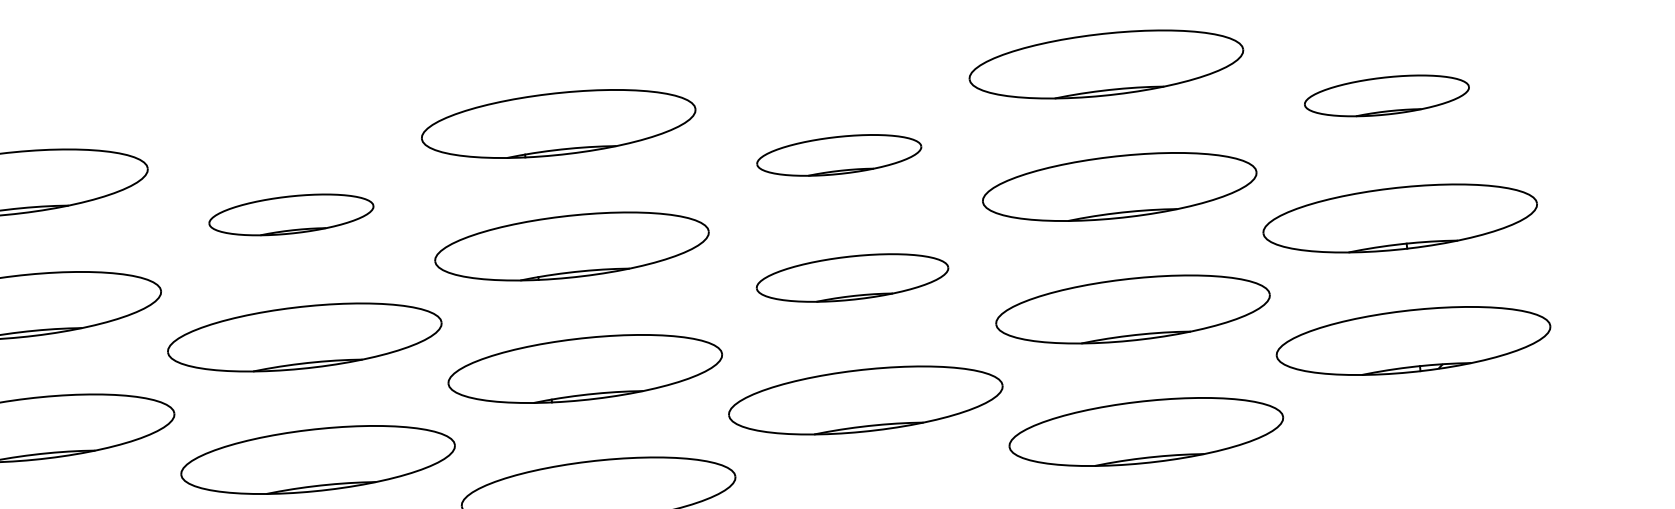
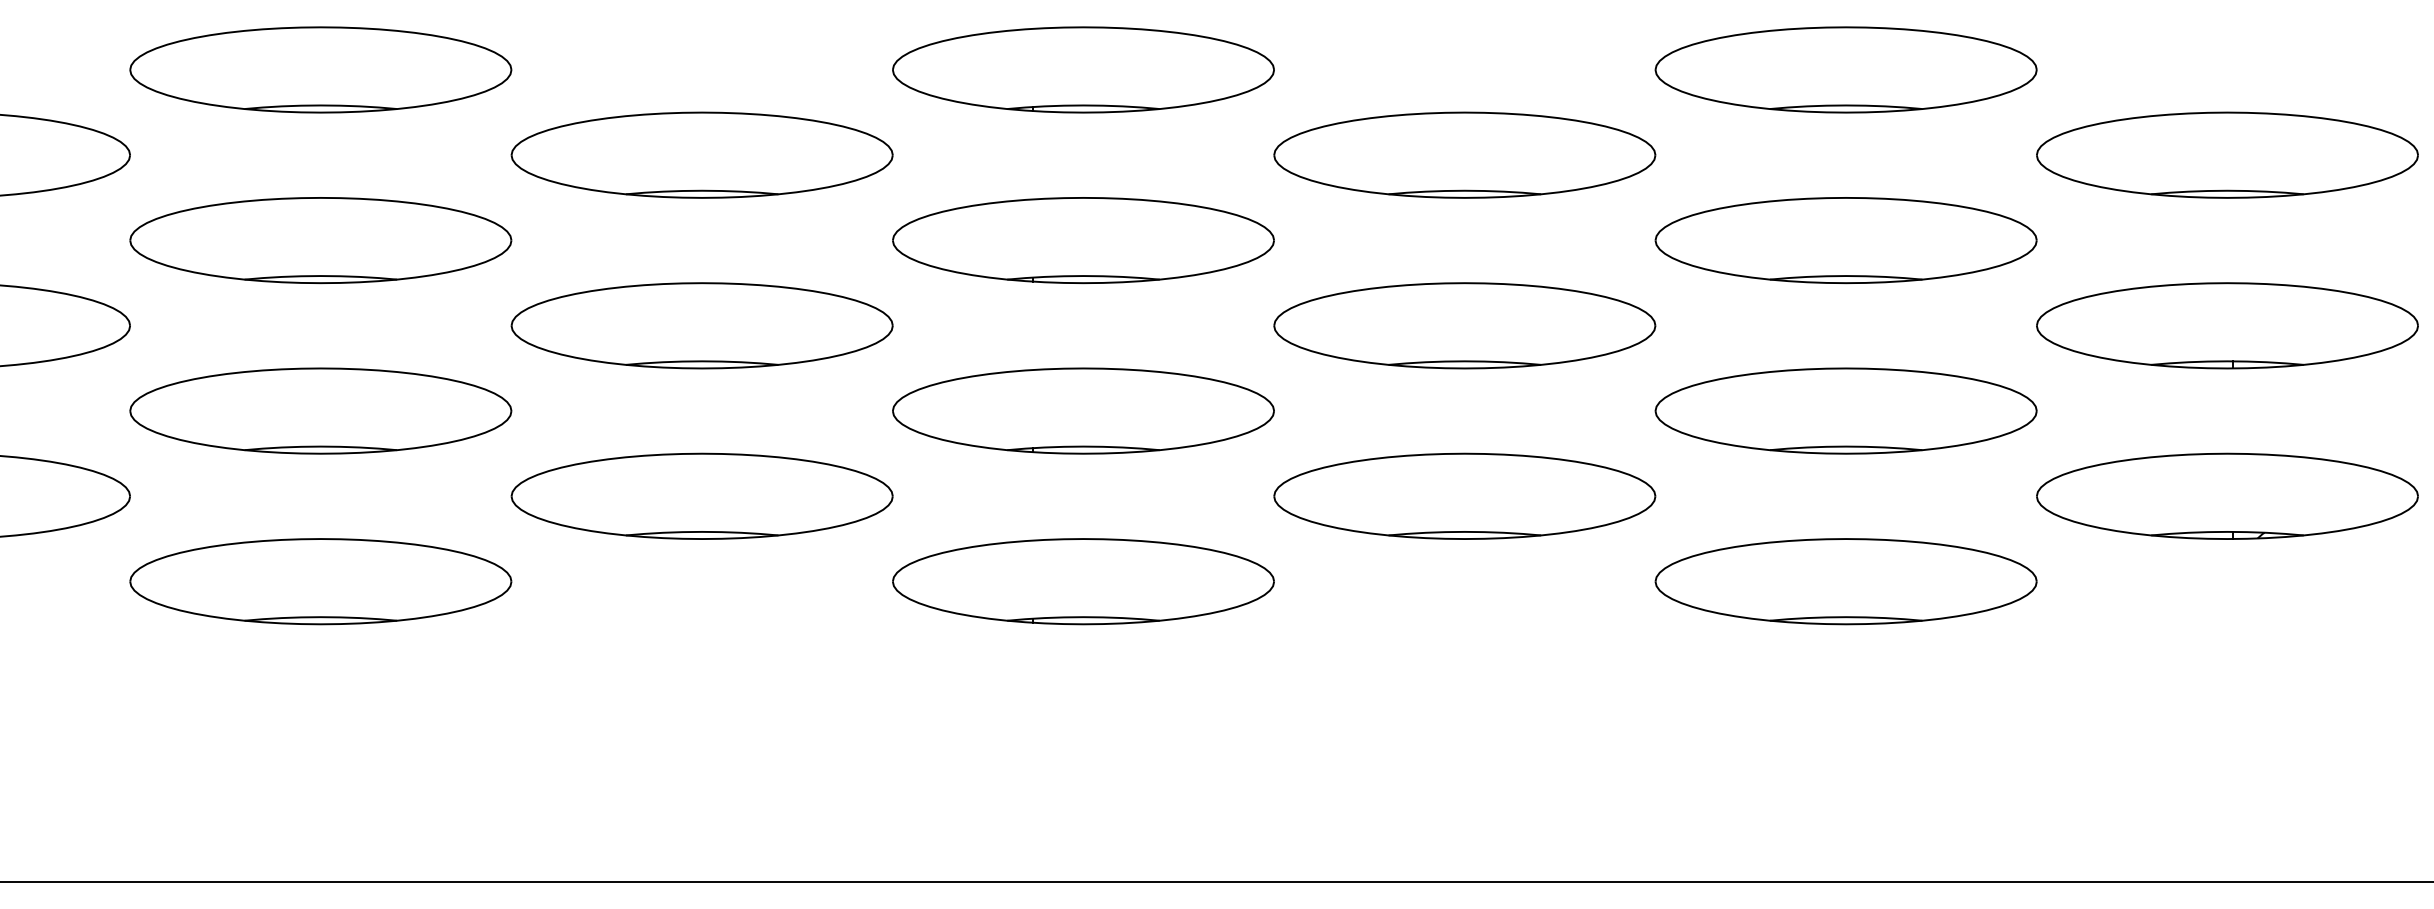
part: (1386, 95) -> (2227, 154), size x1.67
part: (838, 154) -> (1464, 154), size x1.67
part: (290, 214) -> (701, 154), size x1.67
part: (852, 277) -> (1464, 325), size x1.43

